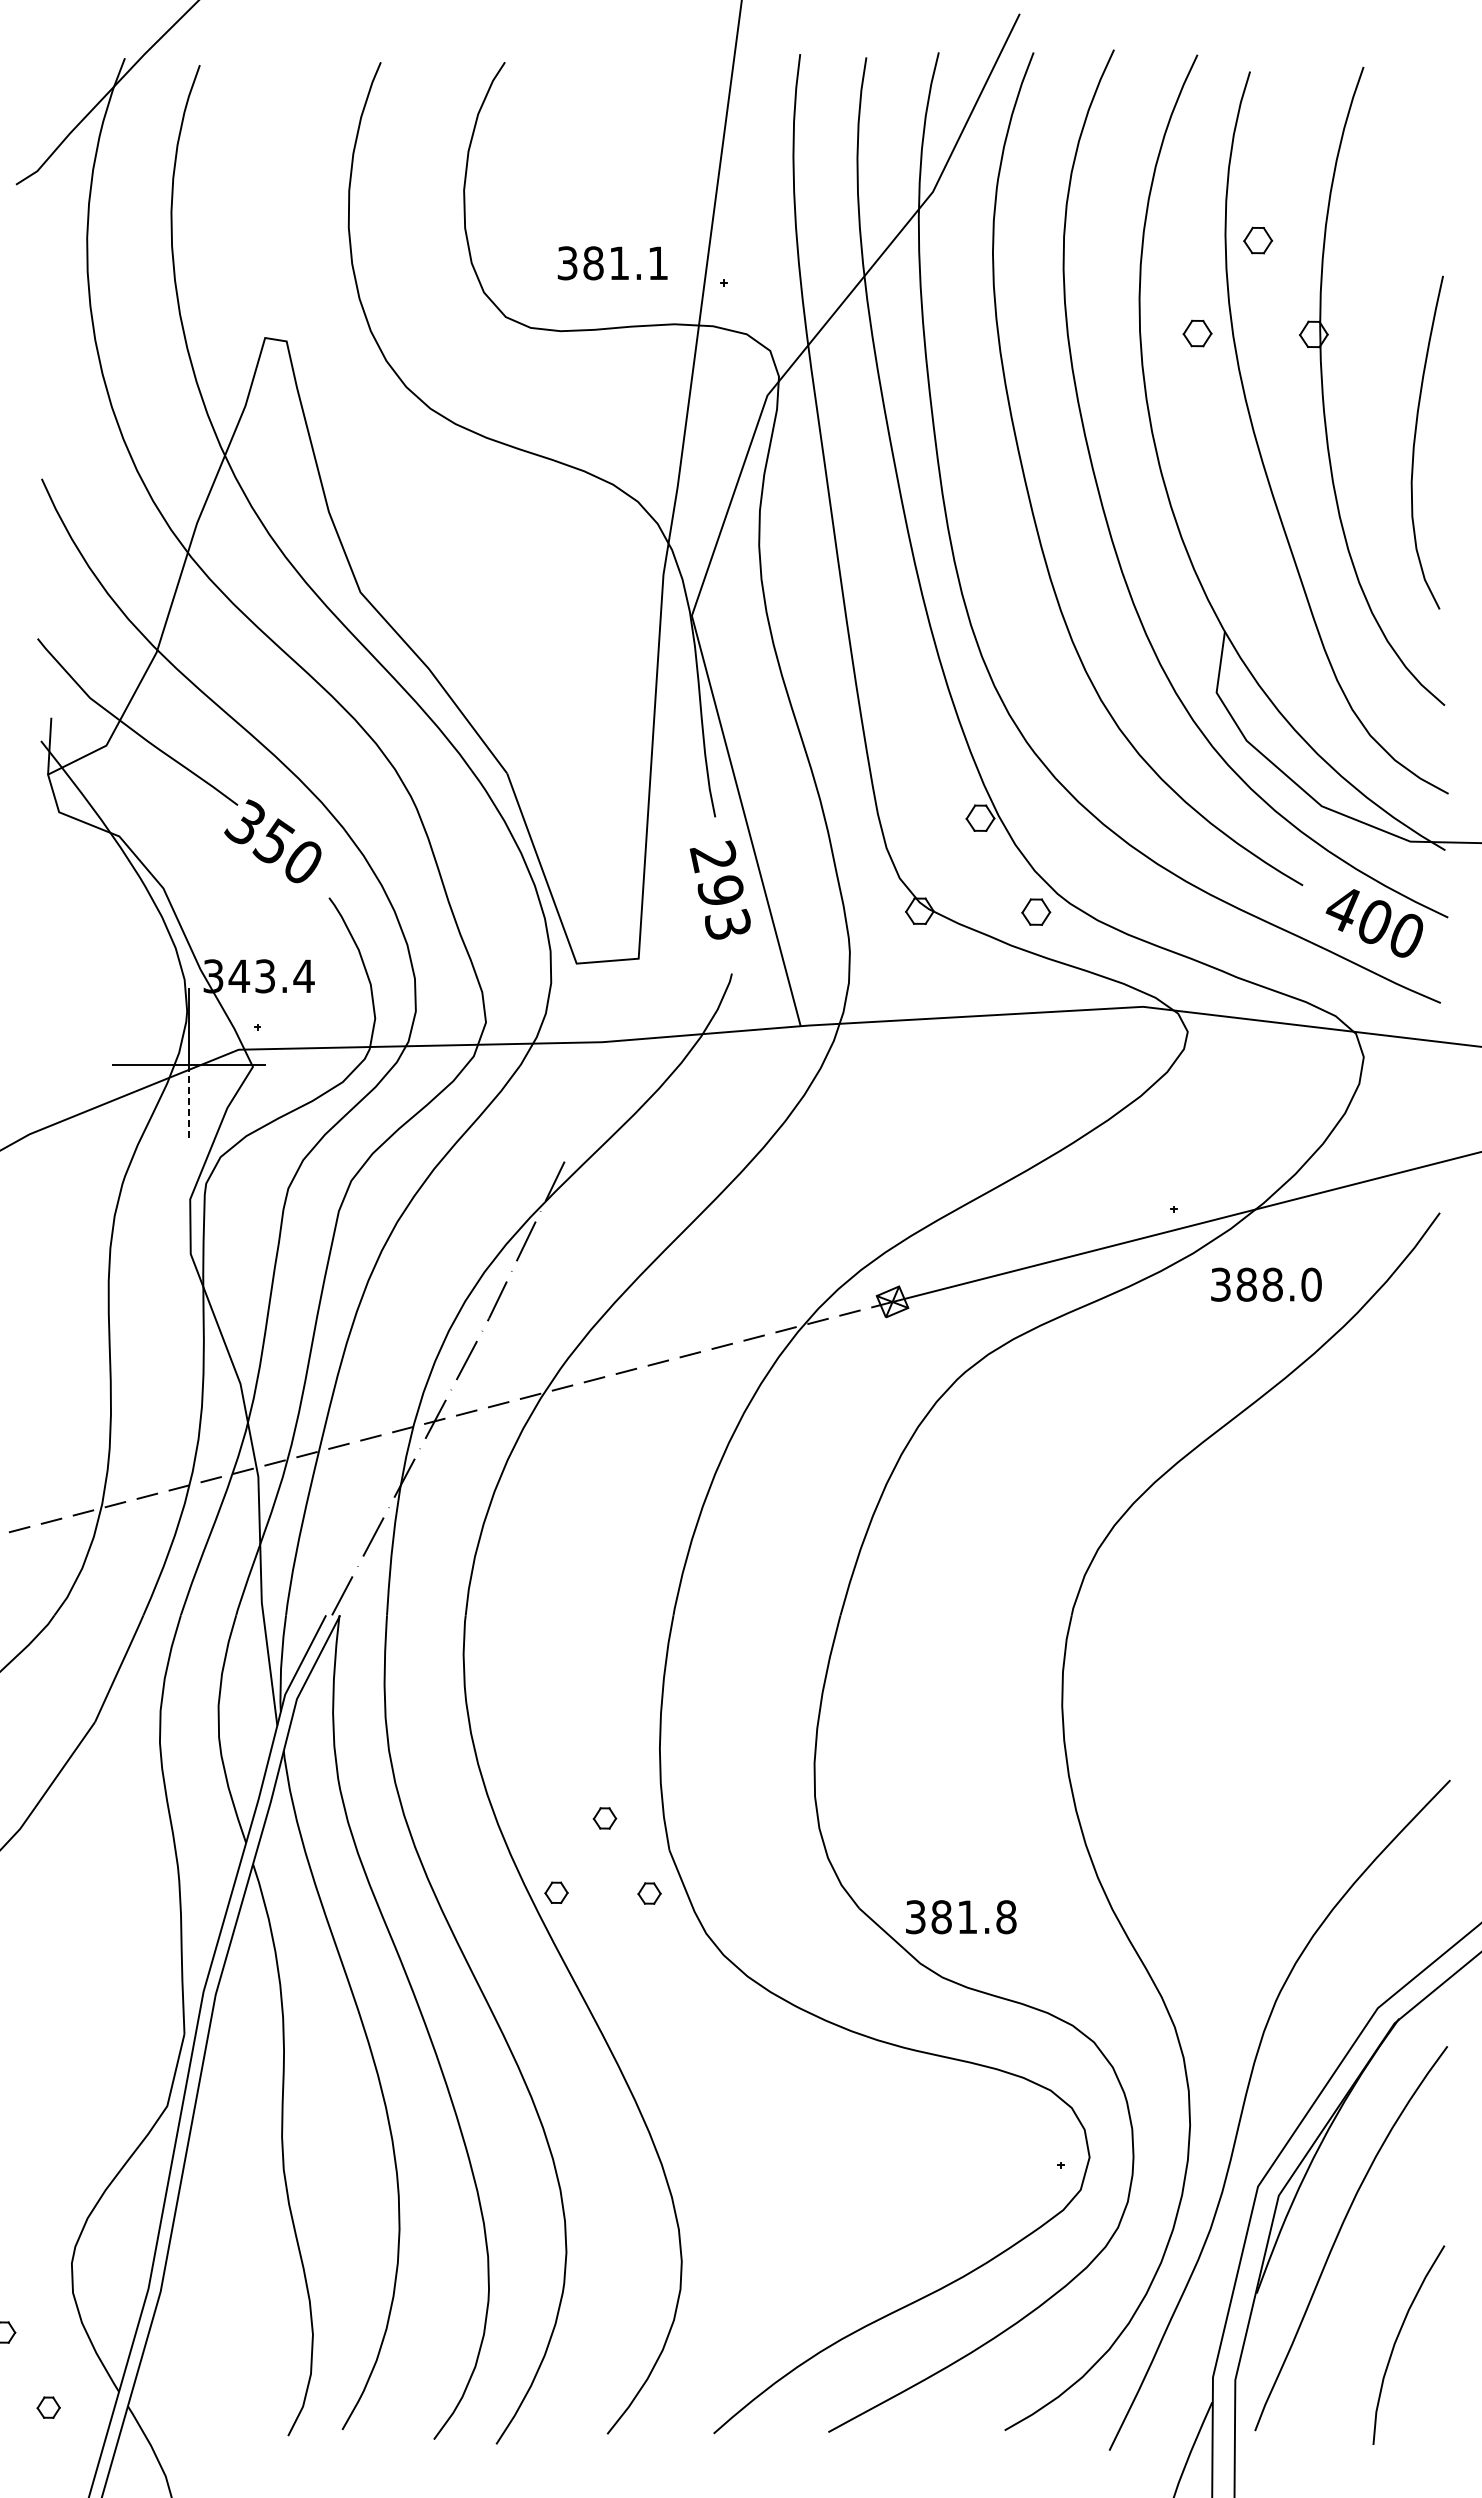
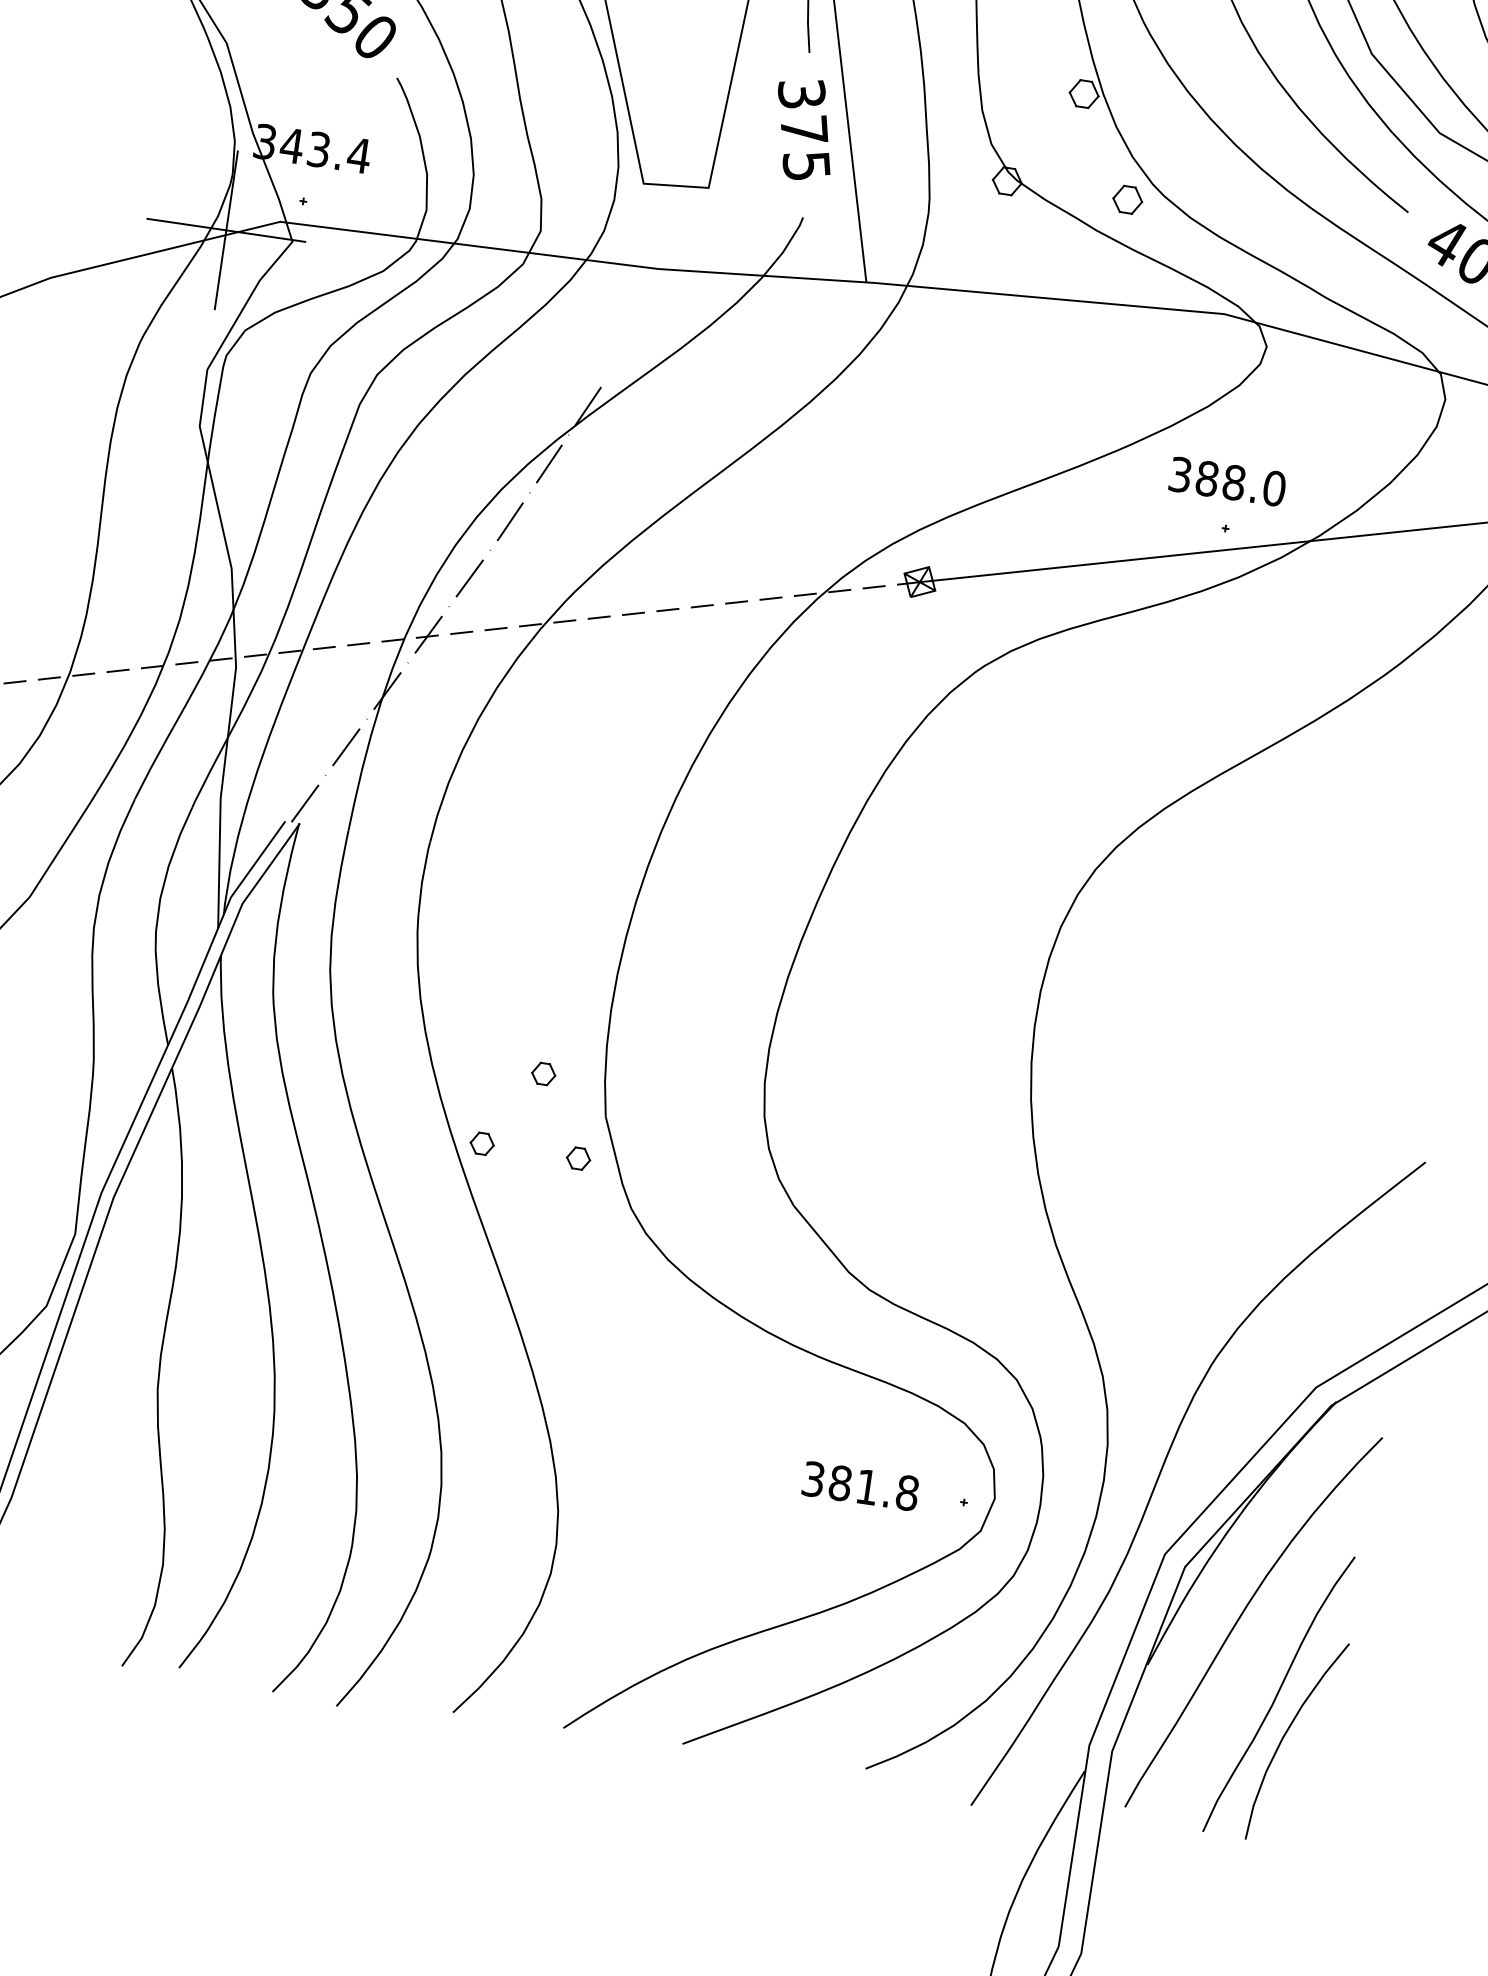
text: (720, 889) -> (803, 128), 293 -> 375
line: (188, 1103) -> (220, 269), dashed -> solid
text: (1266, 1284) -> (1227, 481), moved
text: (961, 1917) -> (860, 1486), moved
curve: (1384, 2302) -> (1278, 1693), added

